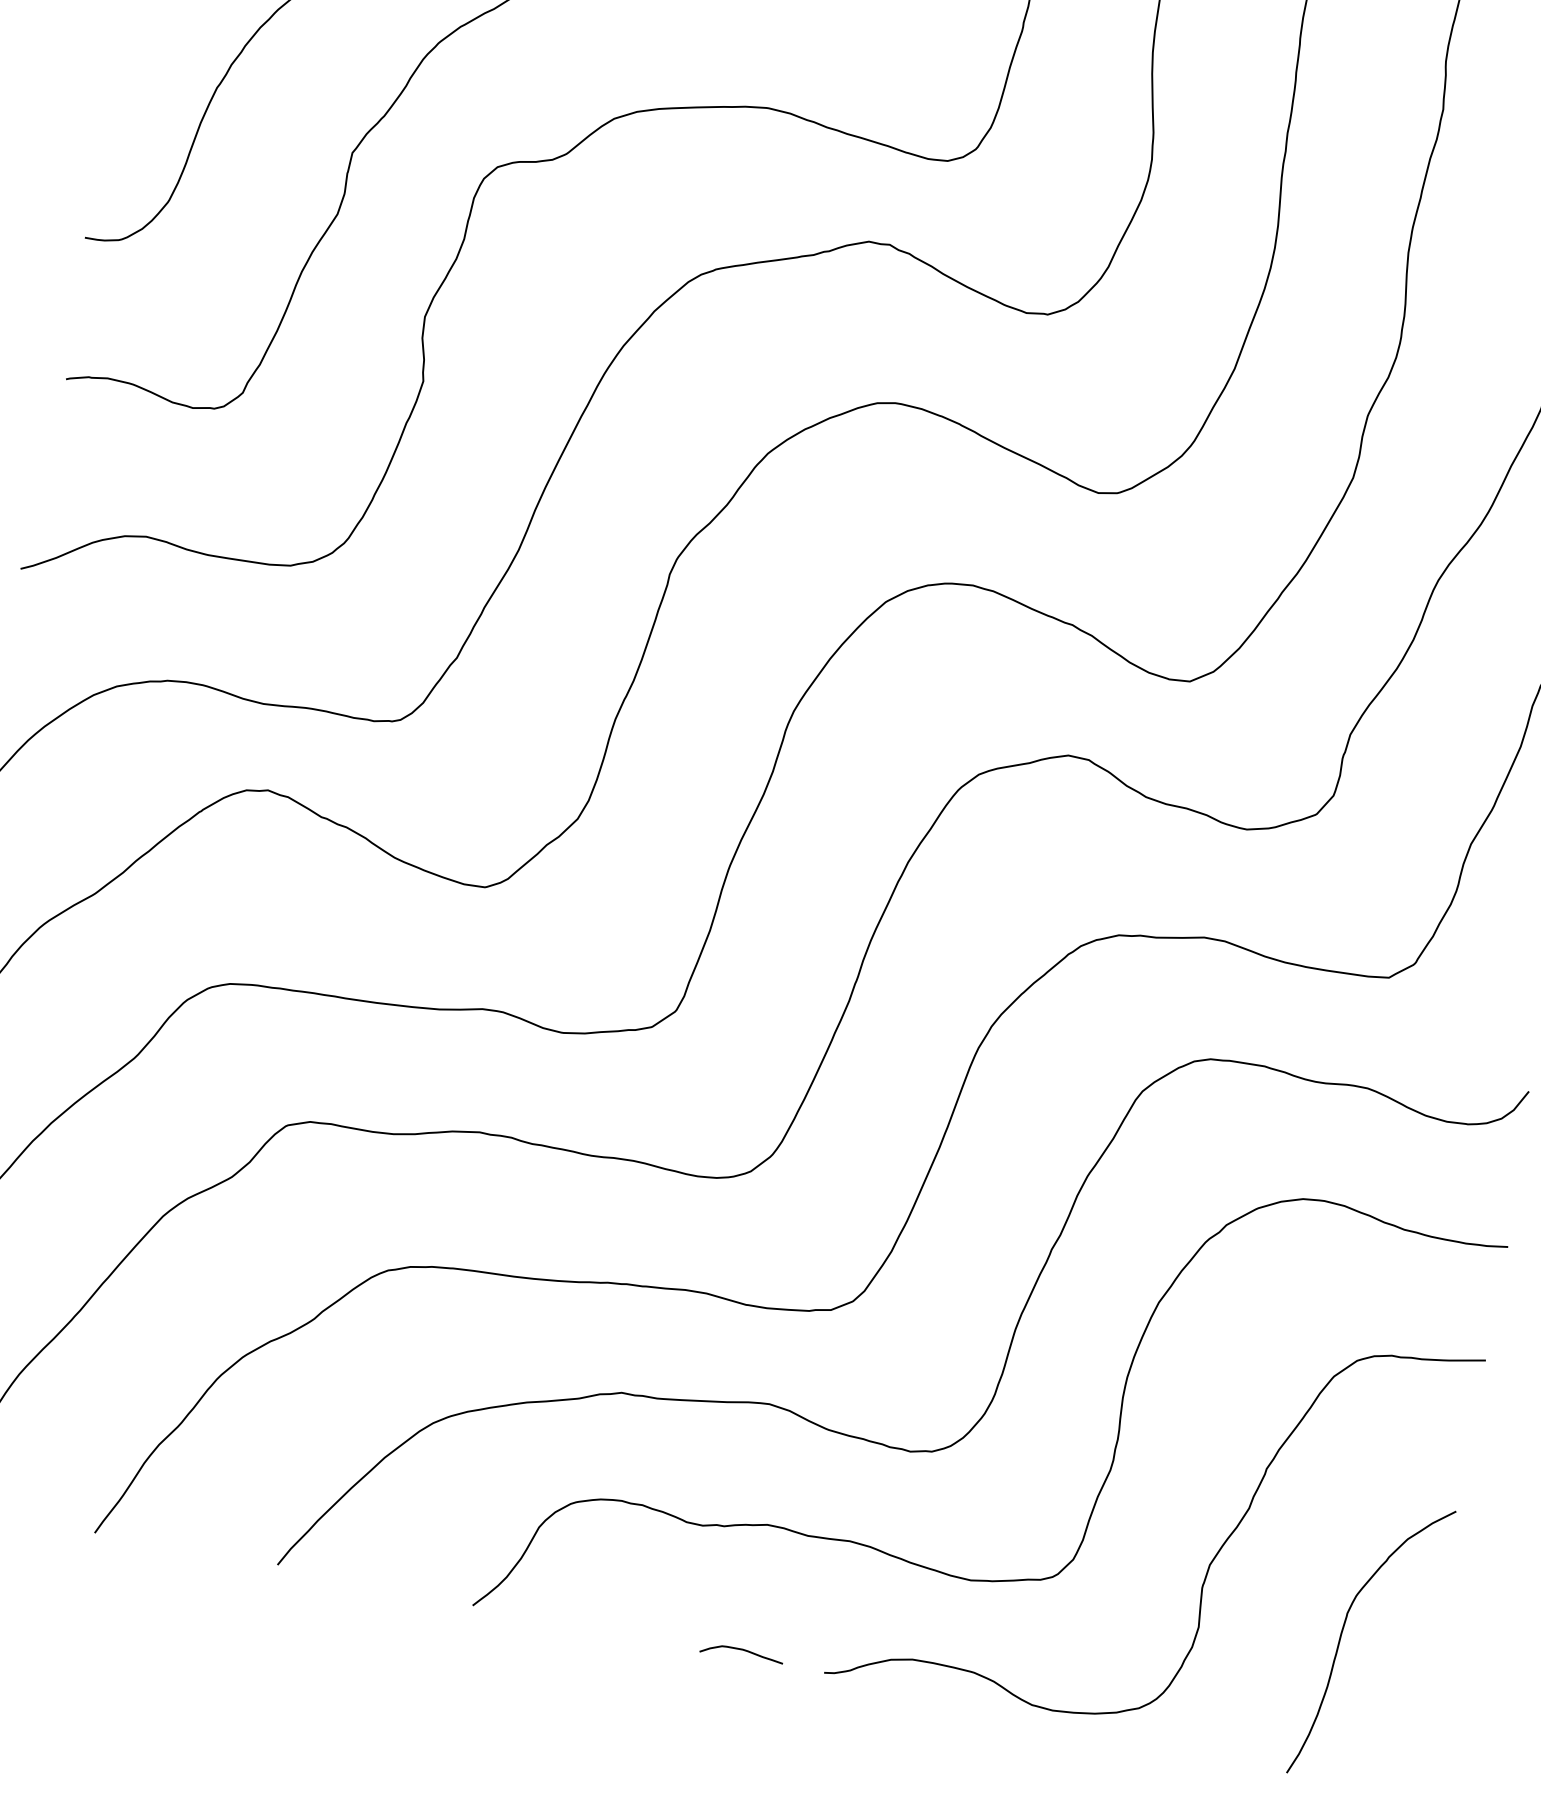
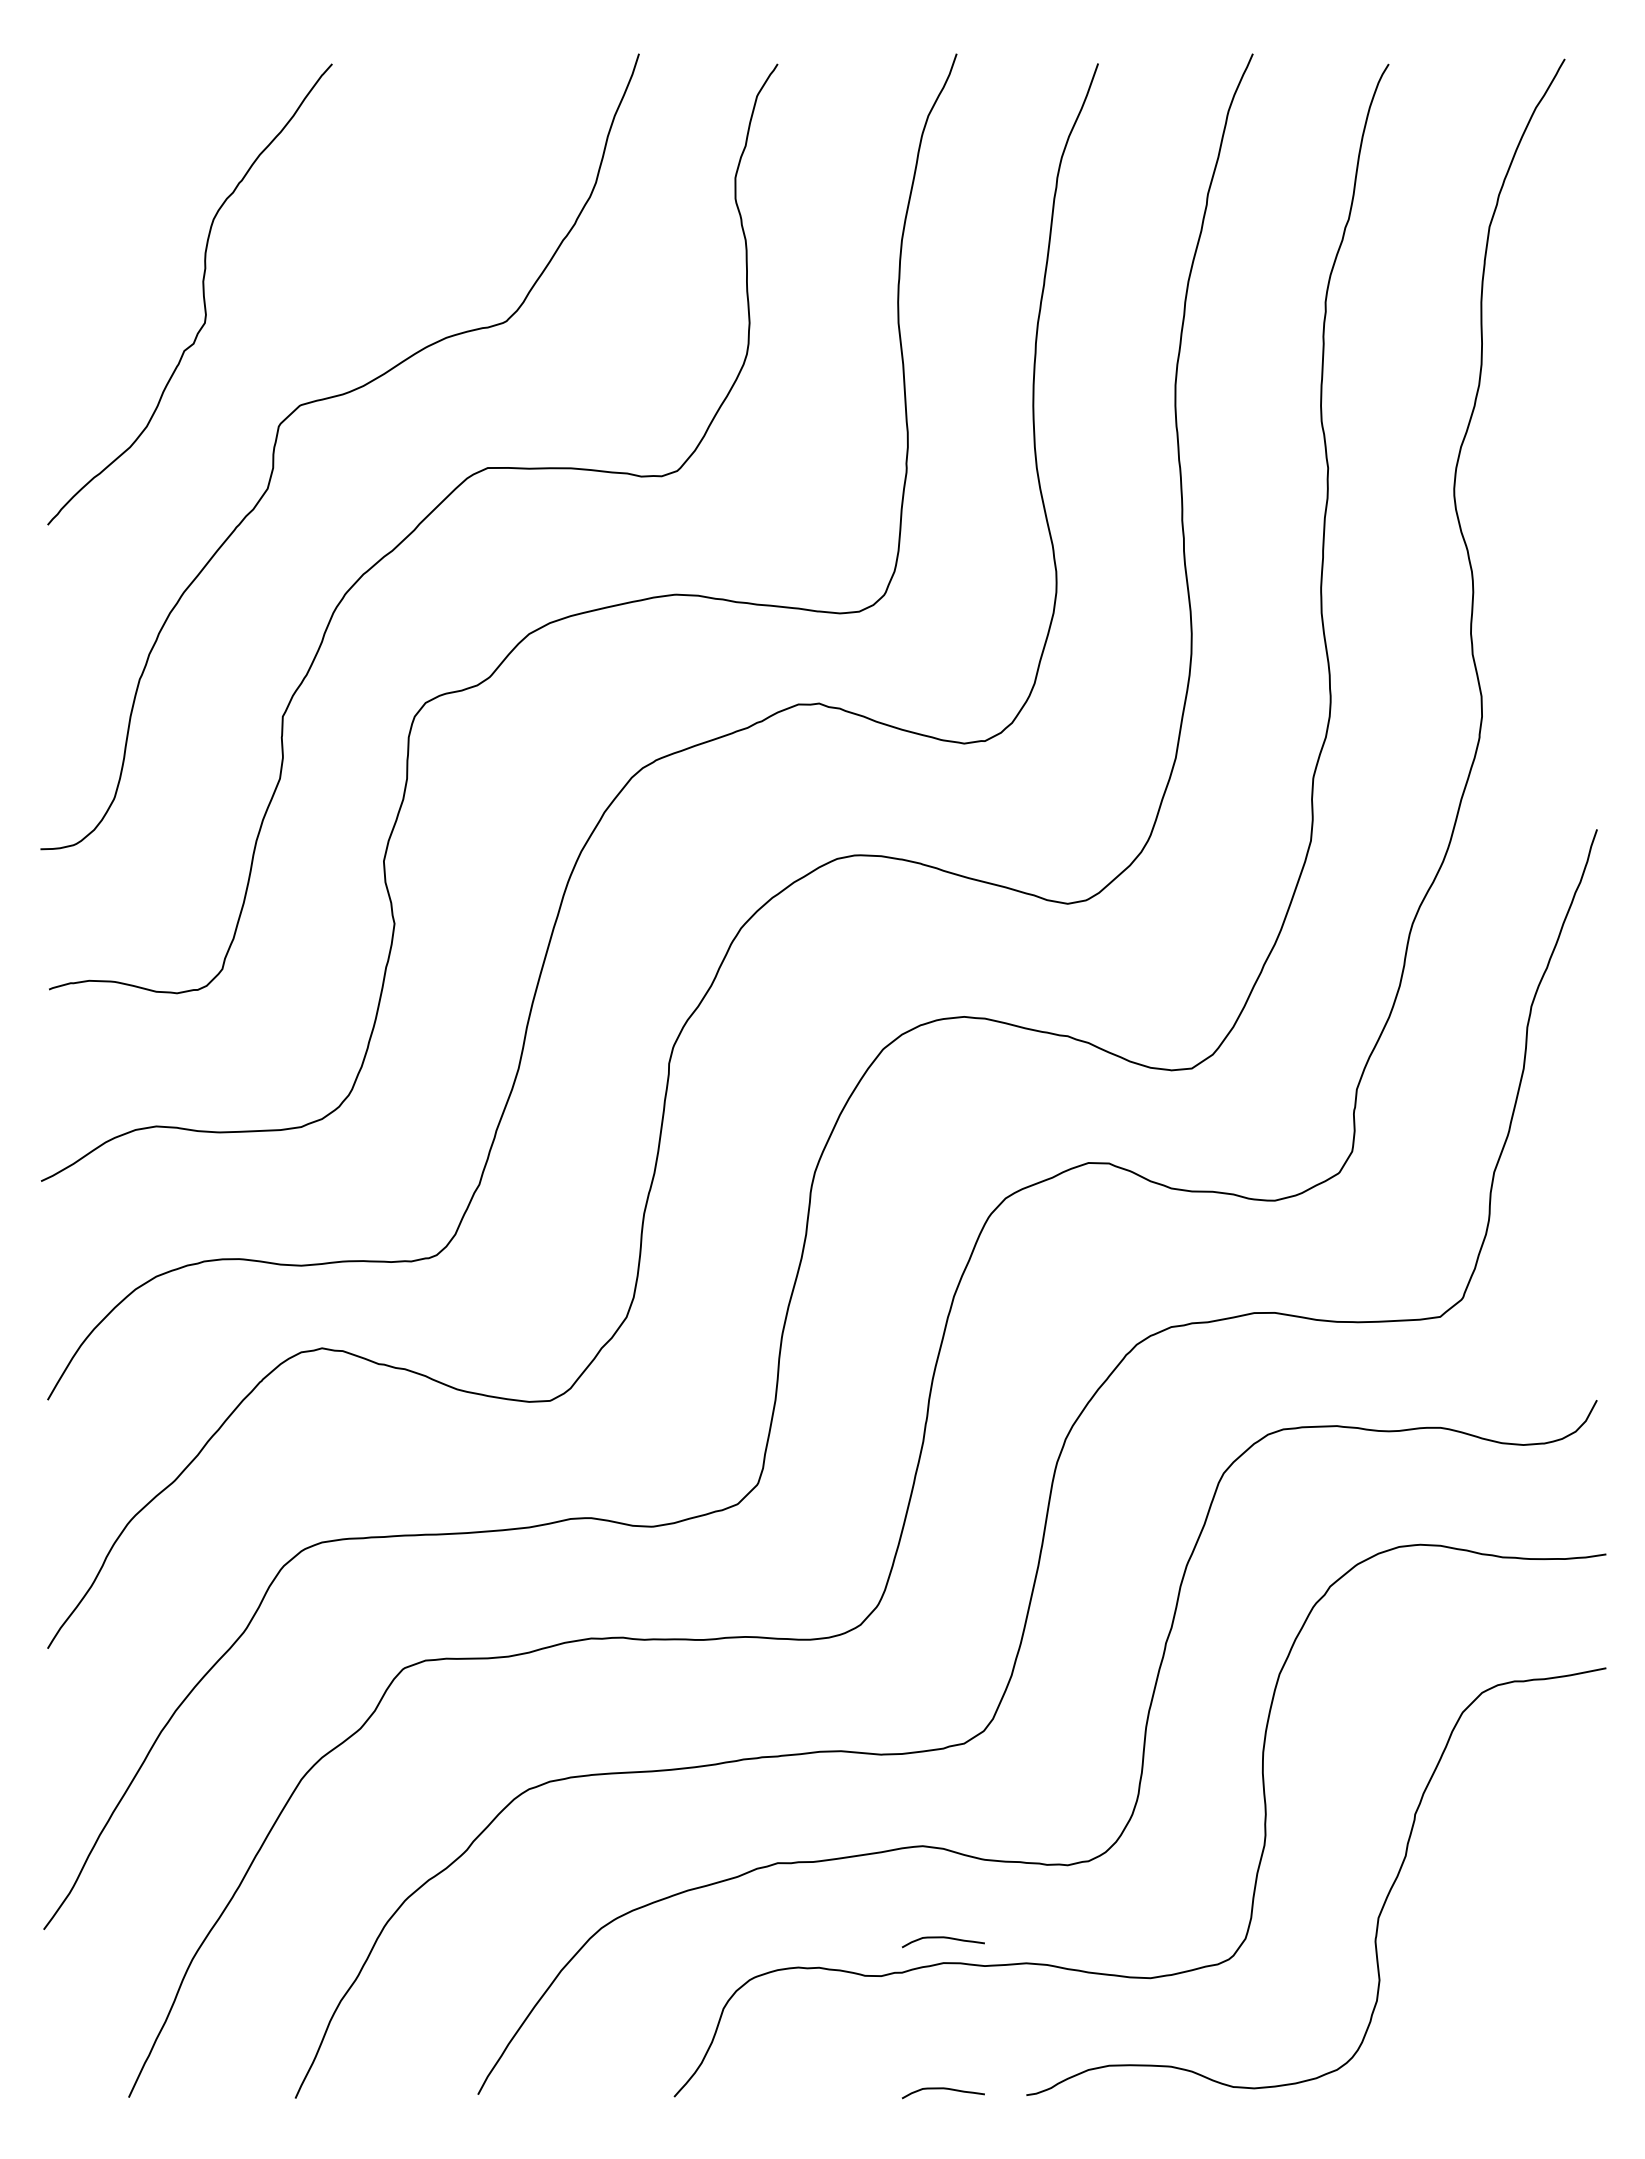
curve: (771, 1500) -> (942, 1938), added
curve: (1341, 1635) -> (1519, 1961), removed

